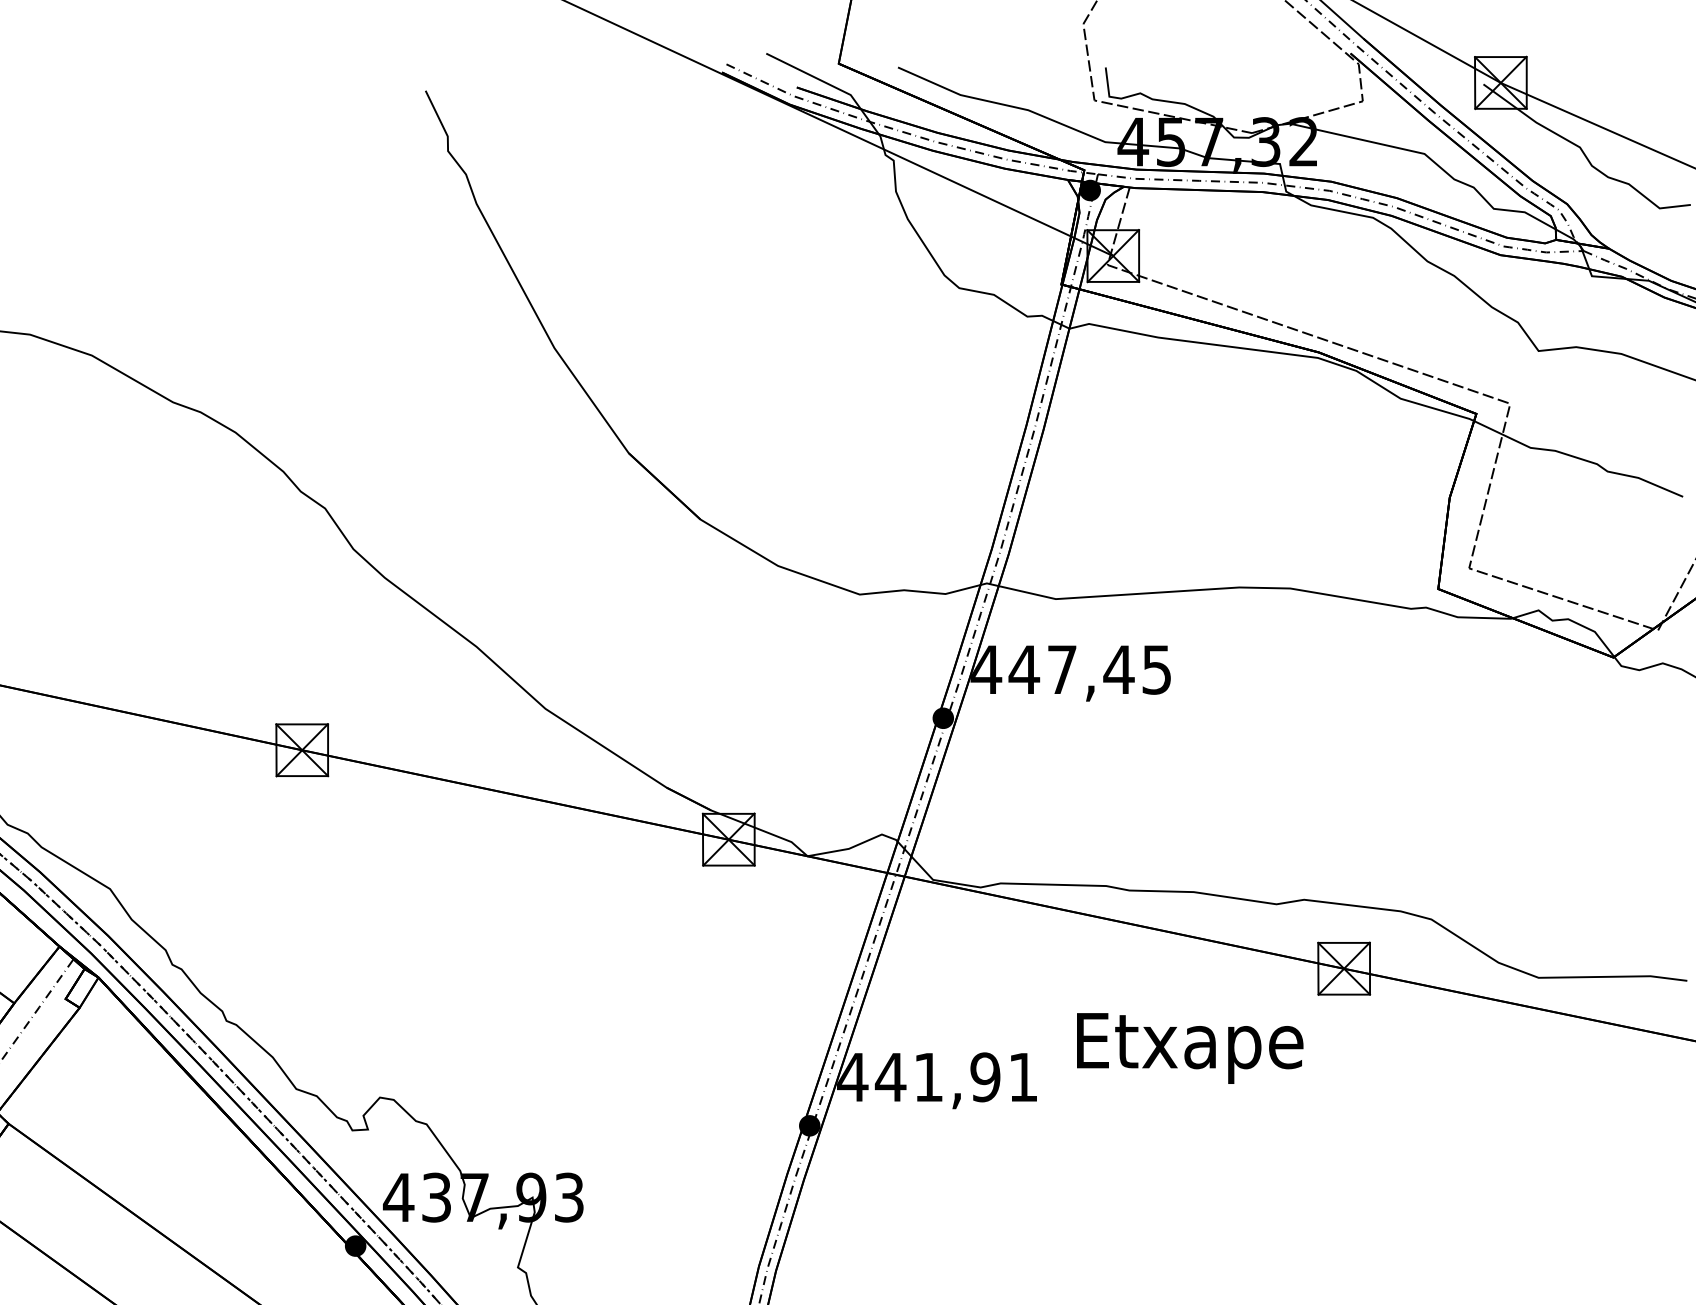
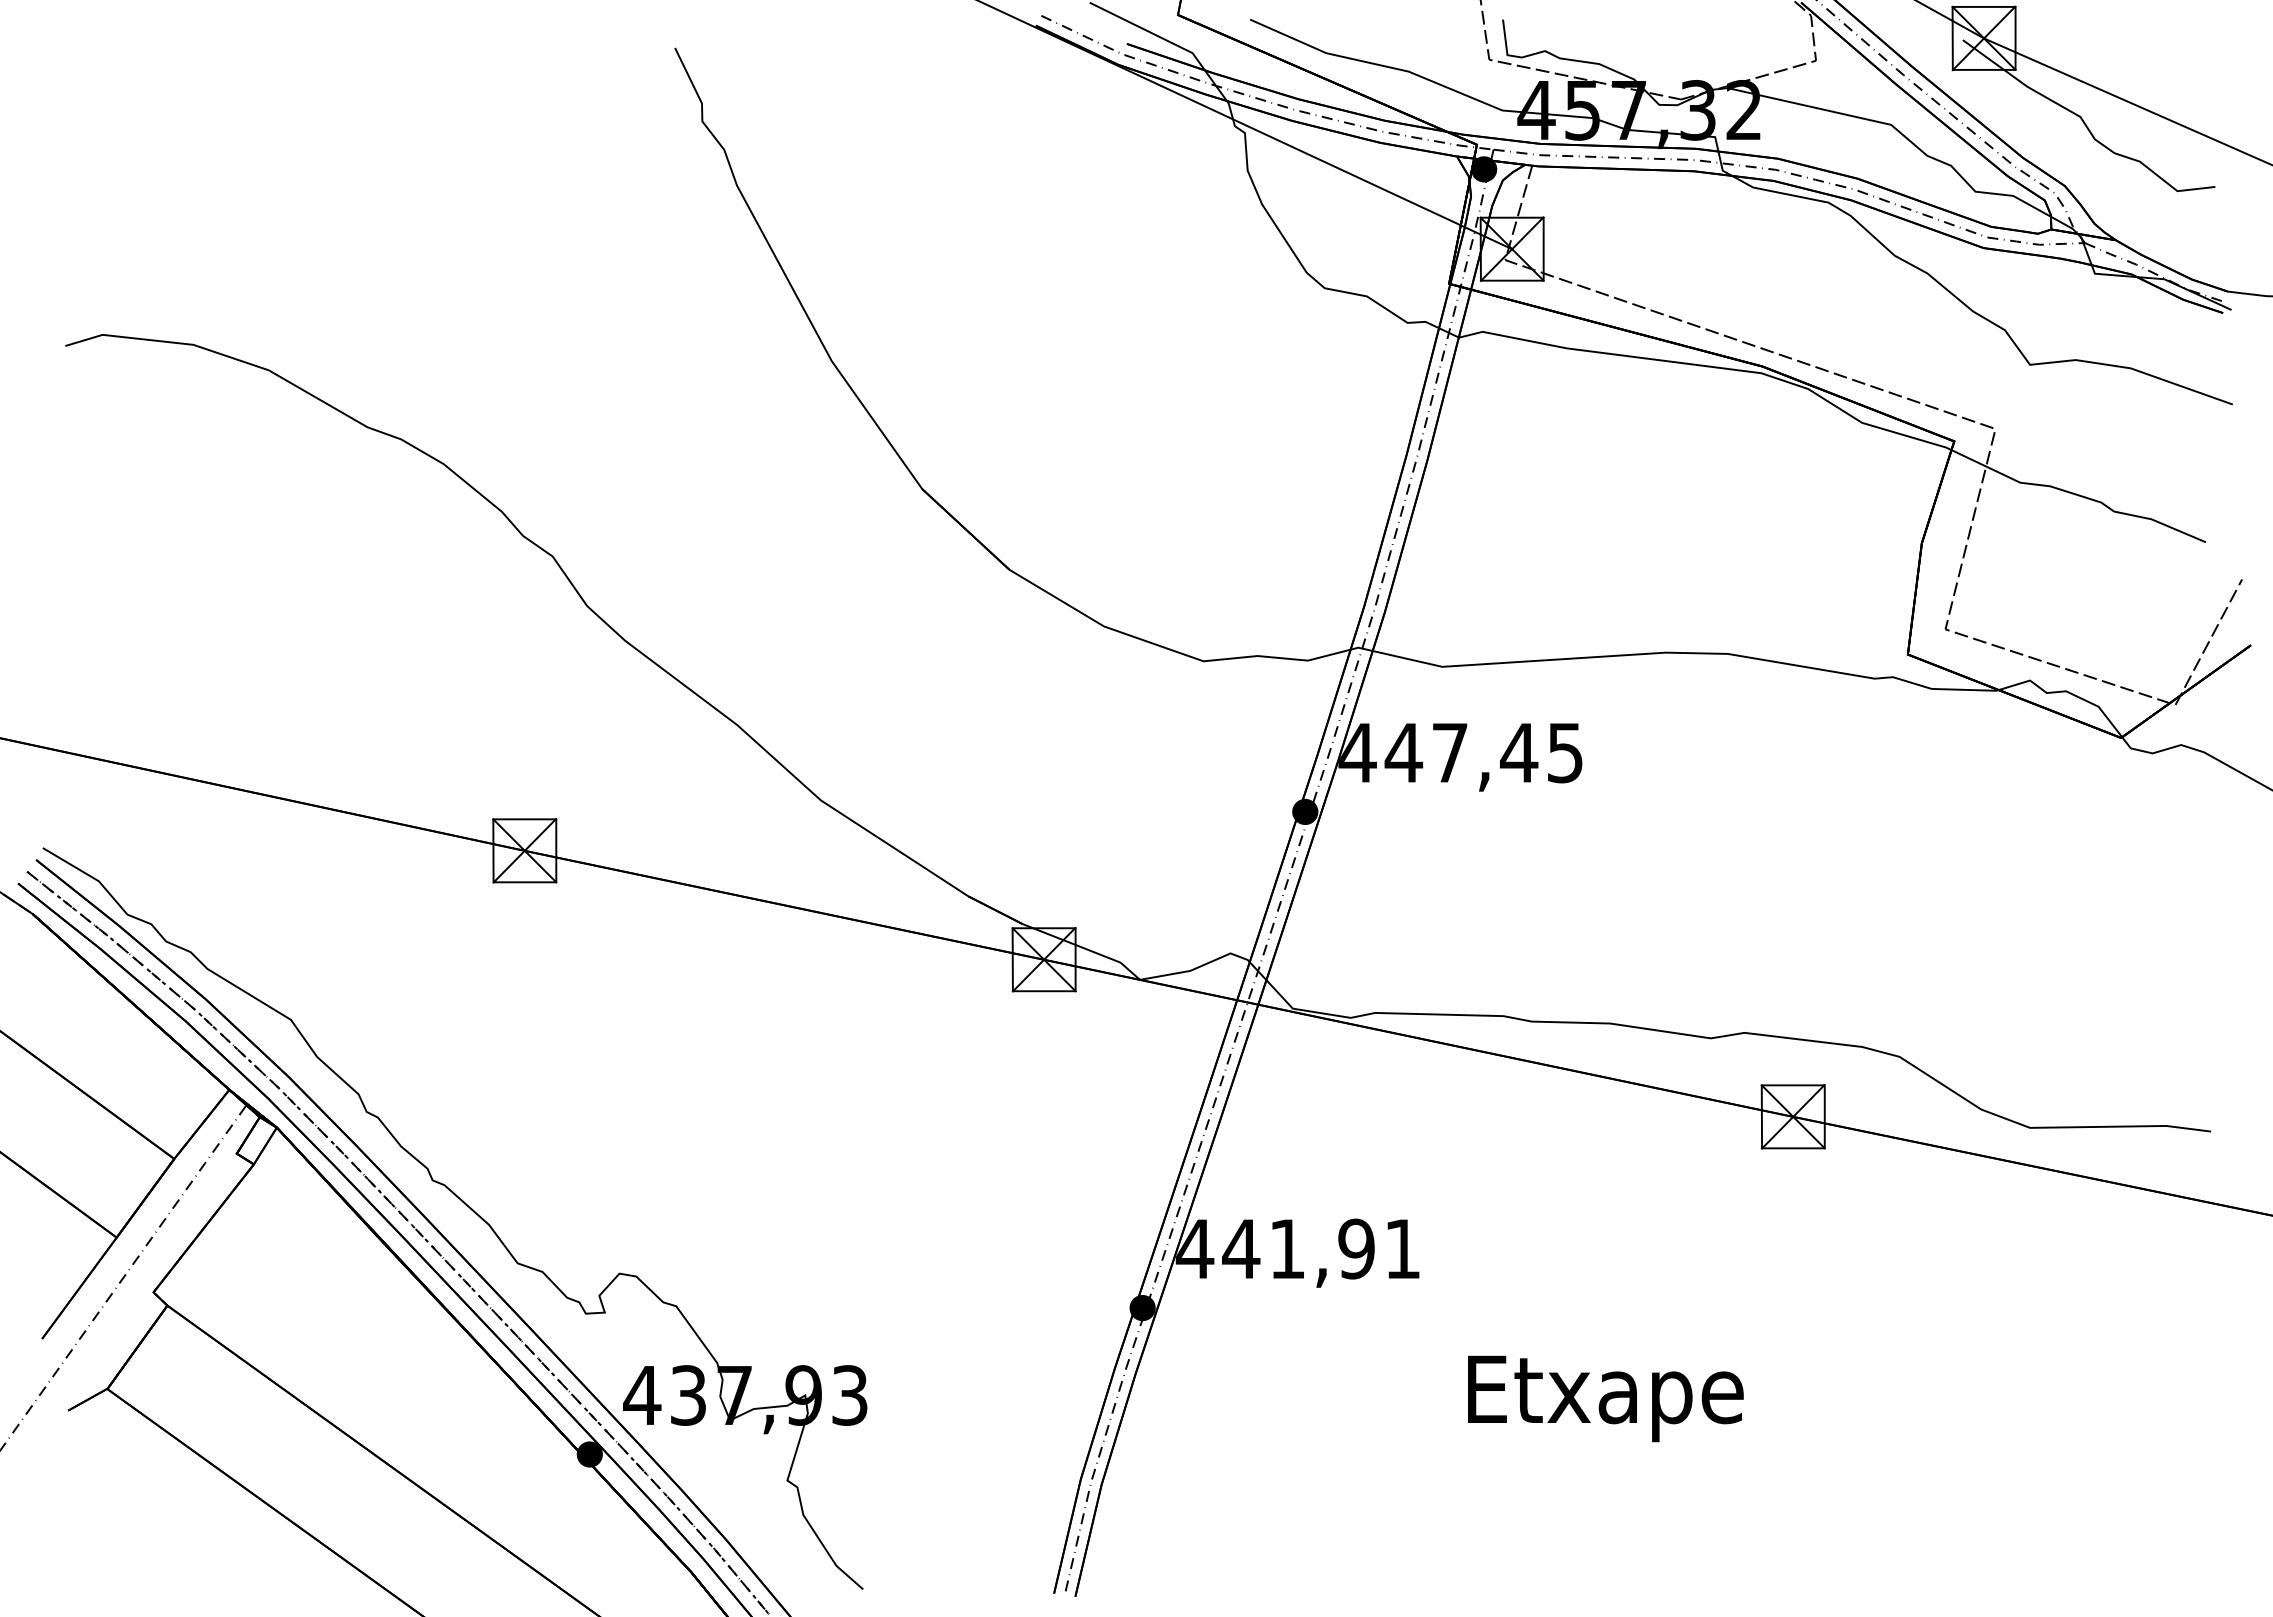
text: (1189, 1048) -> (1605, 1398), moved

